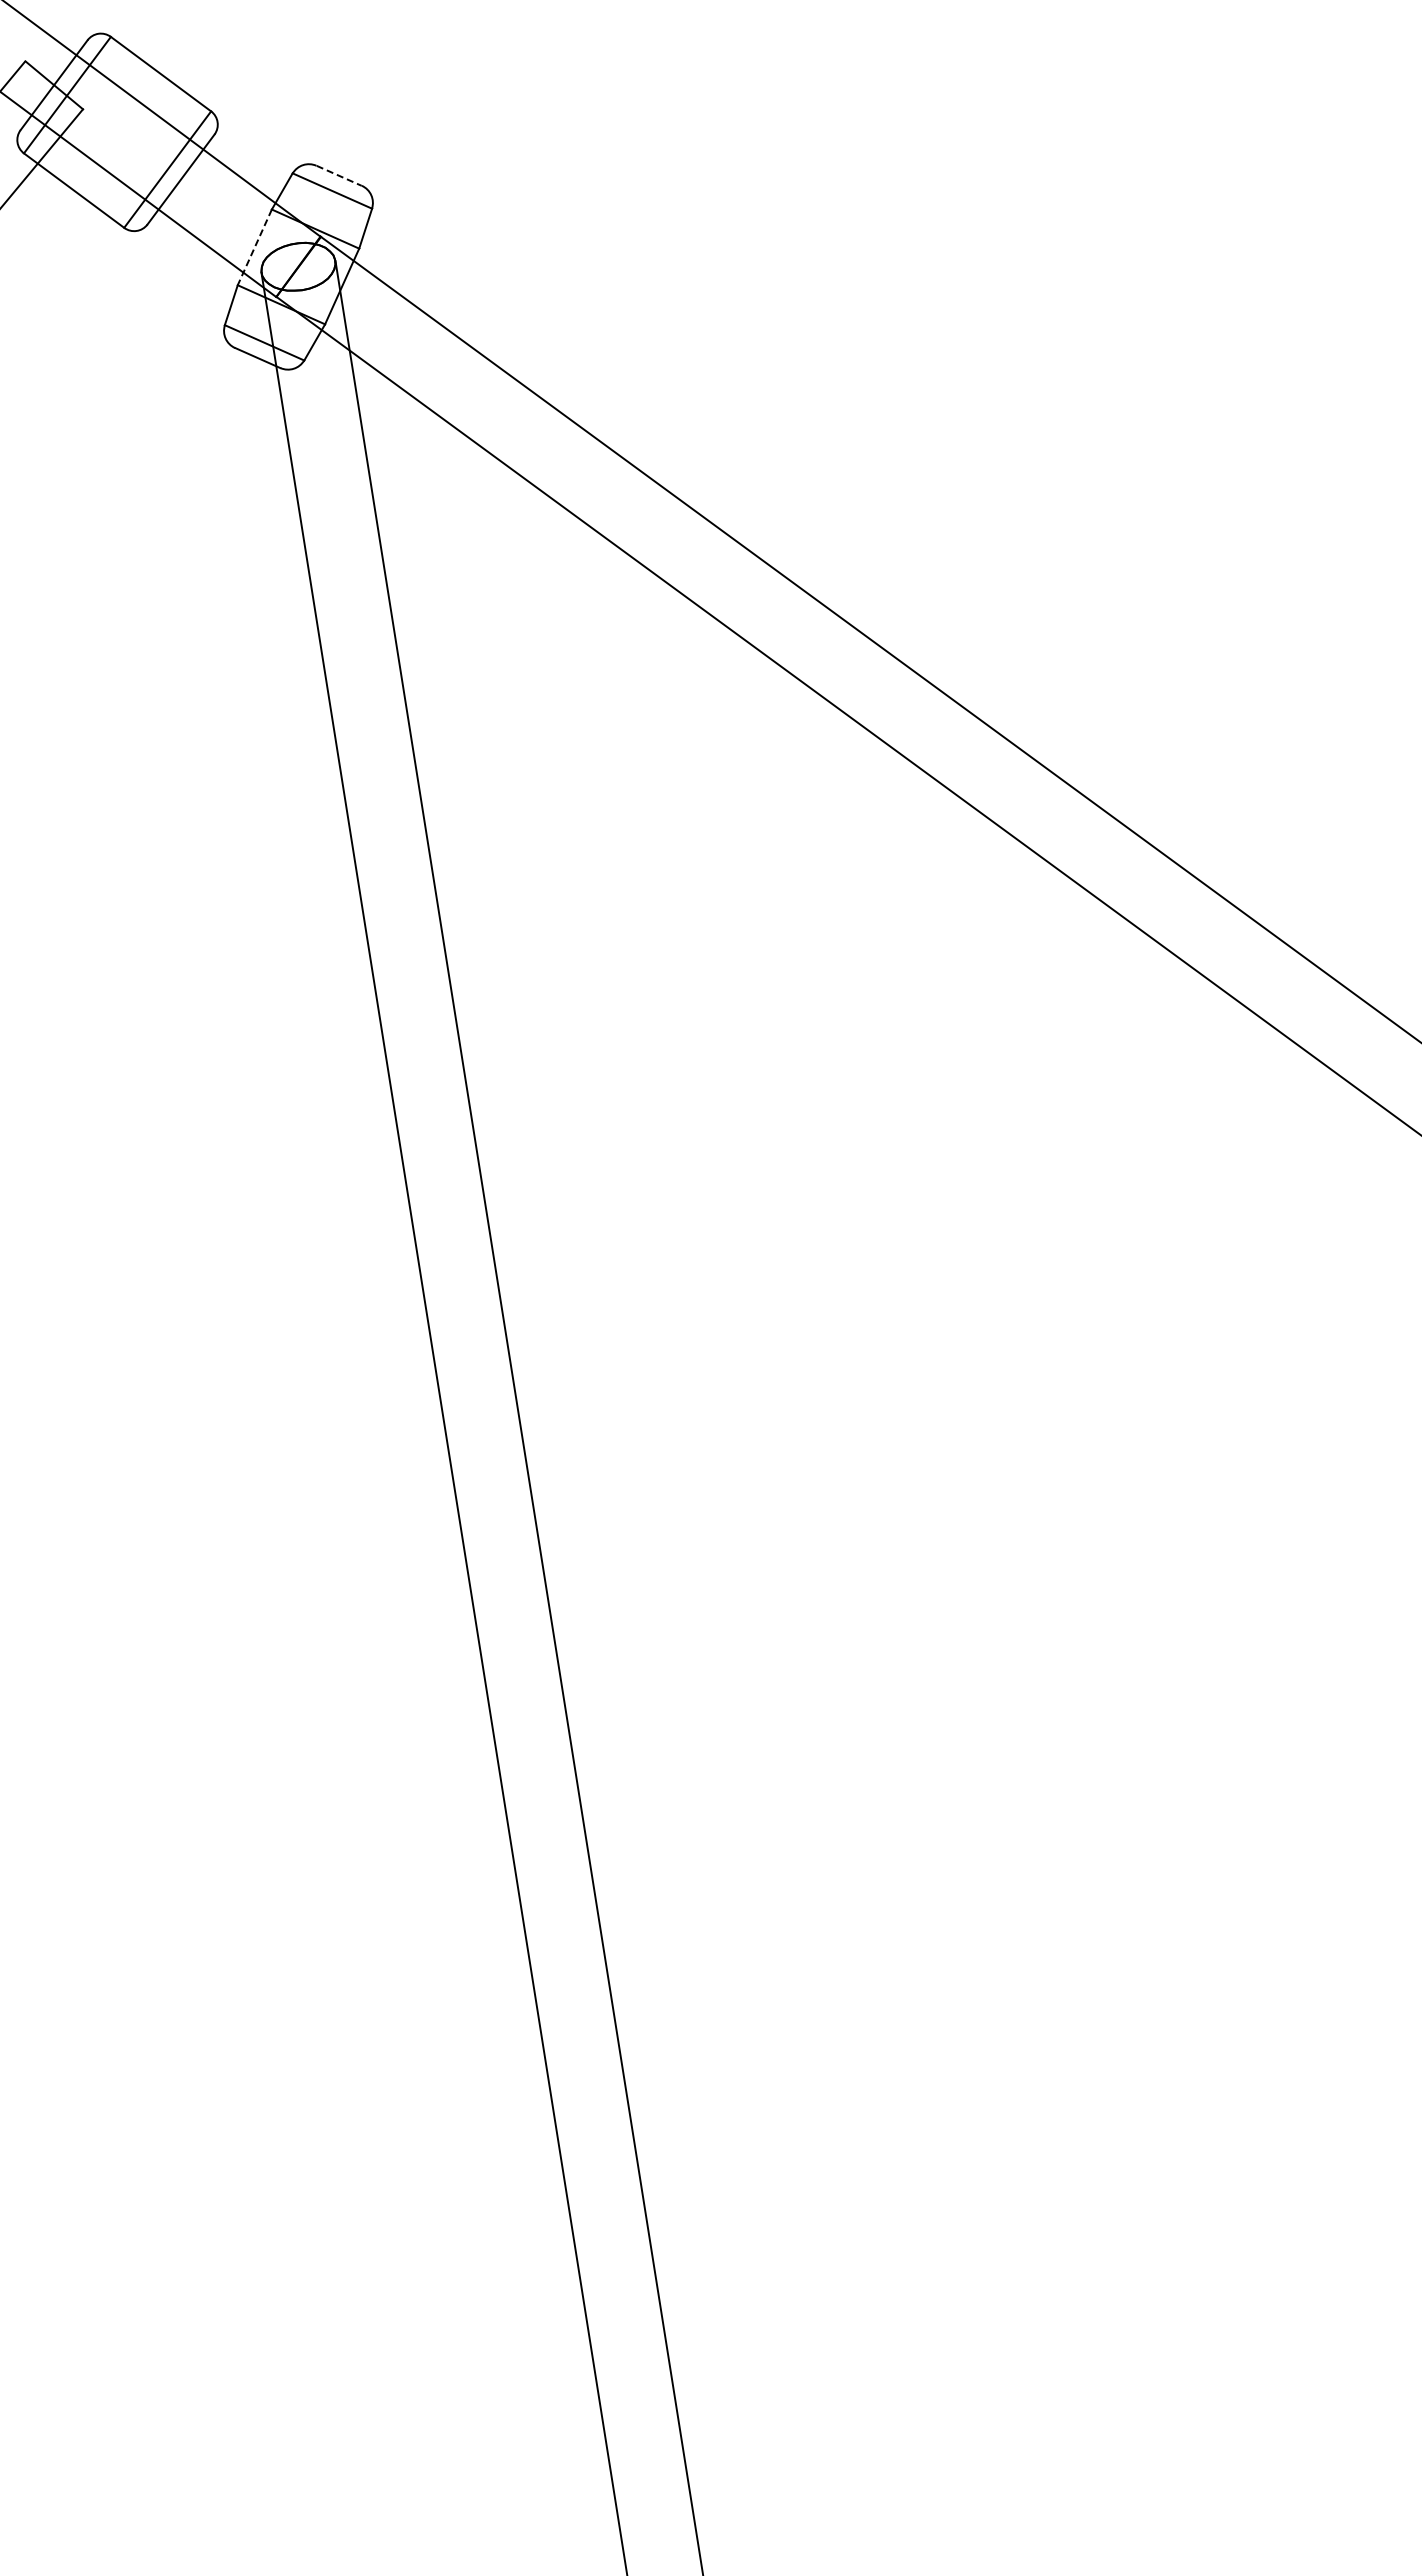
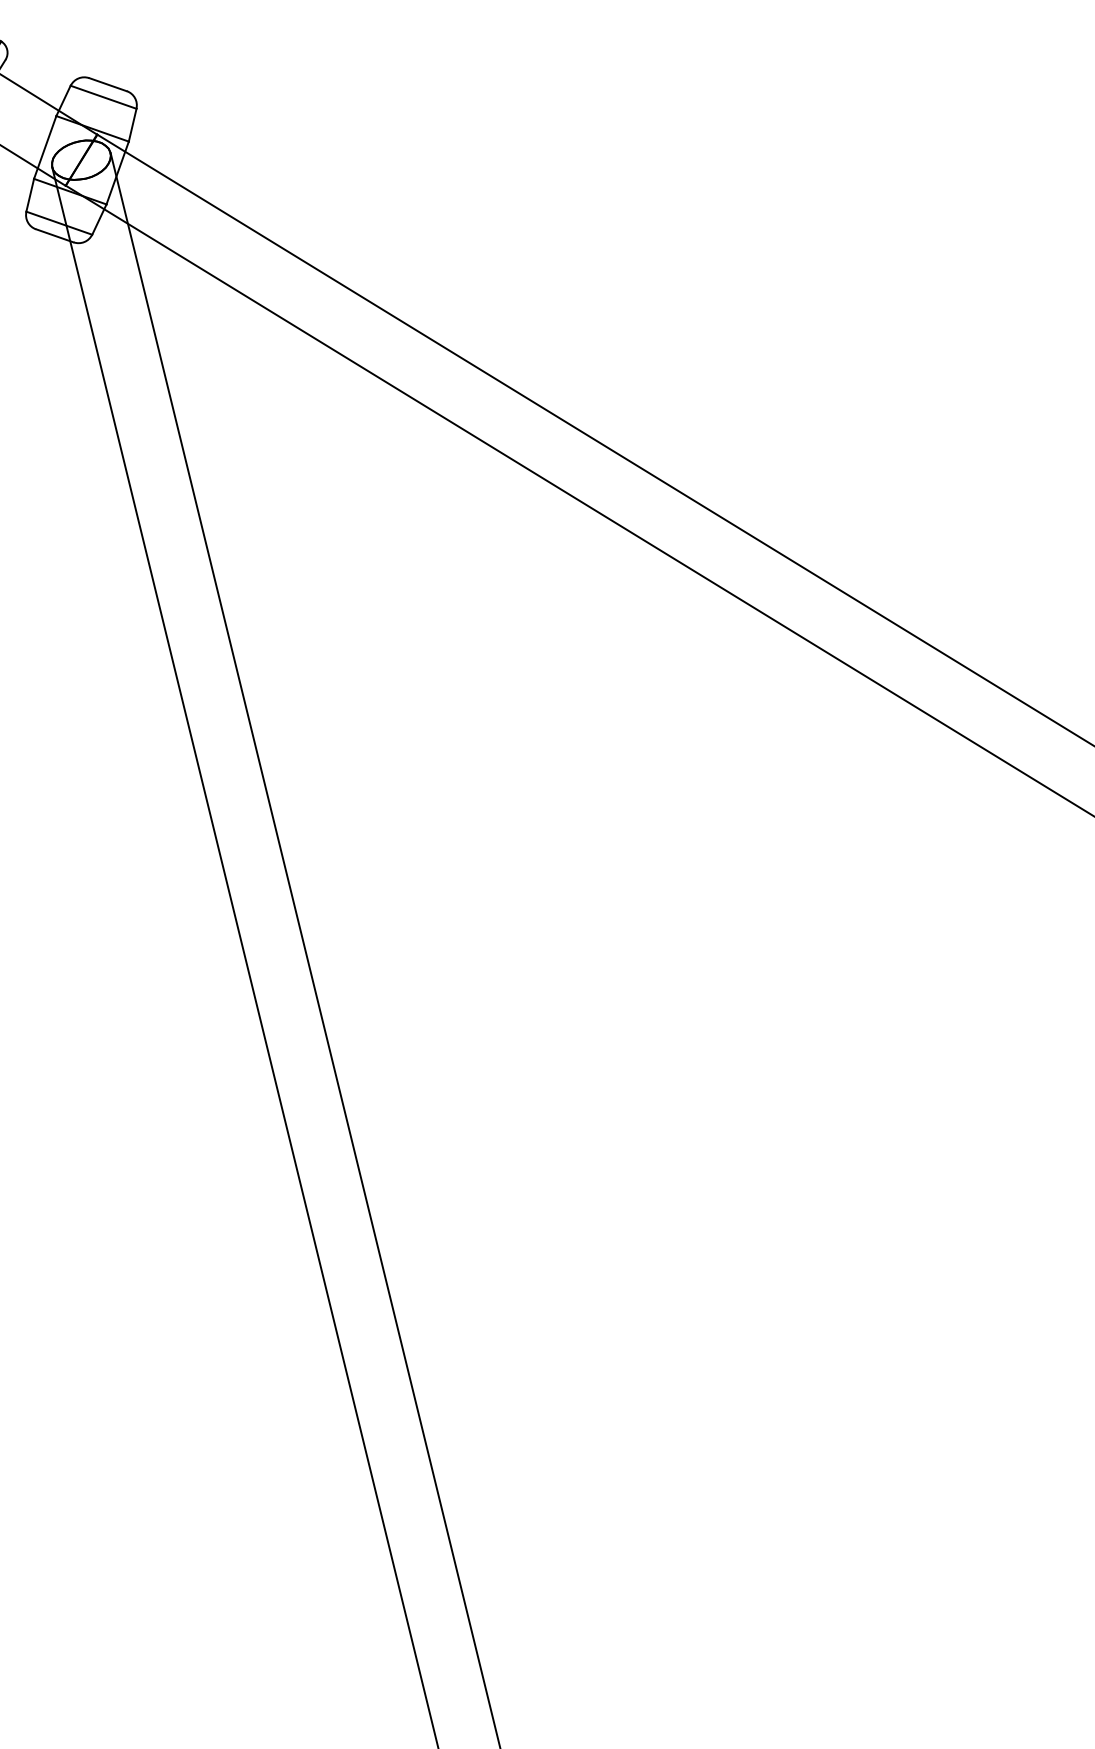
line: (339, 175) -> (108, 84), dashed -> solid
line: (254, 247) -> (44, 147), dashed -> solid

